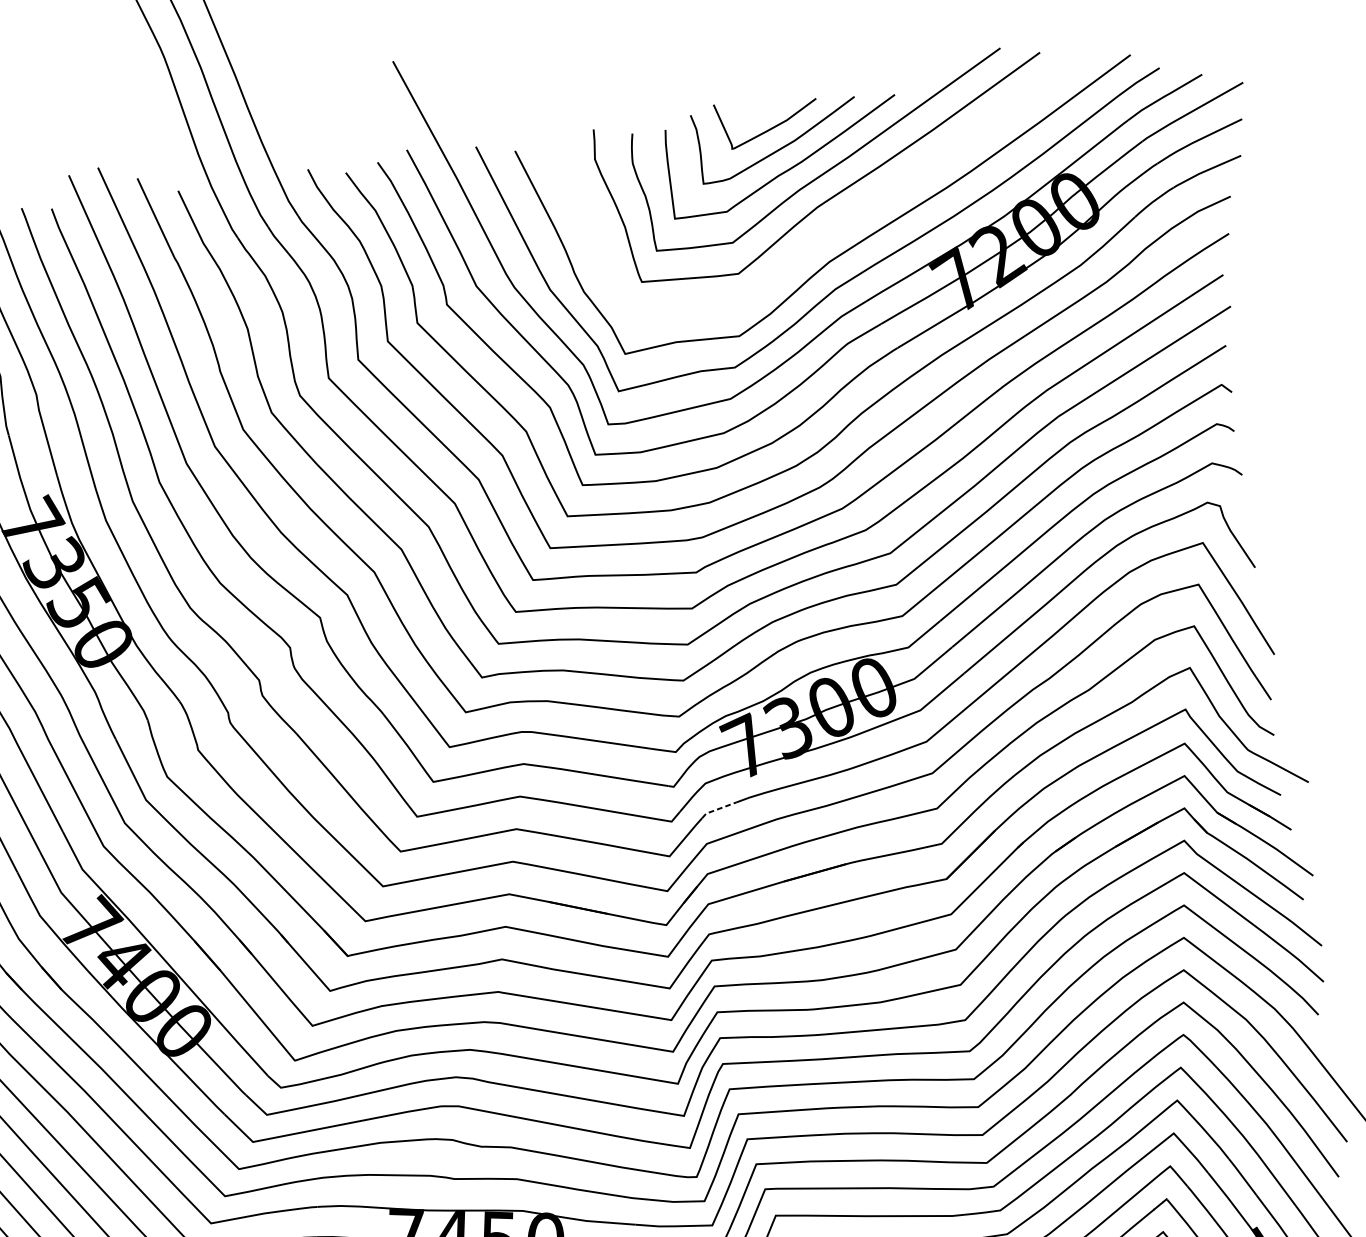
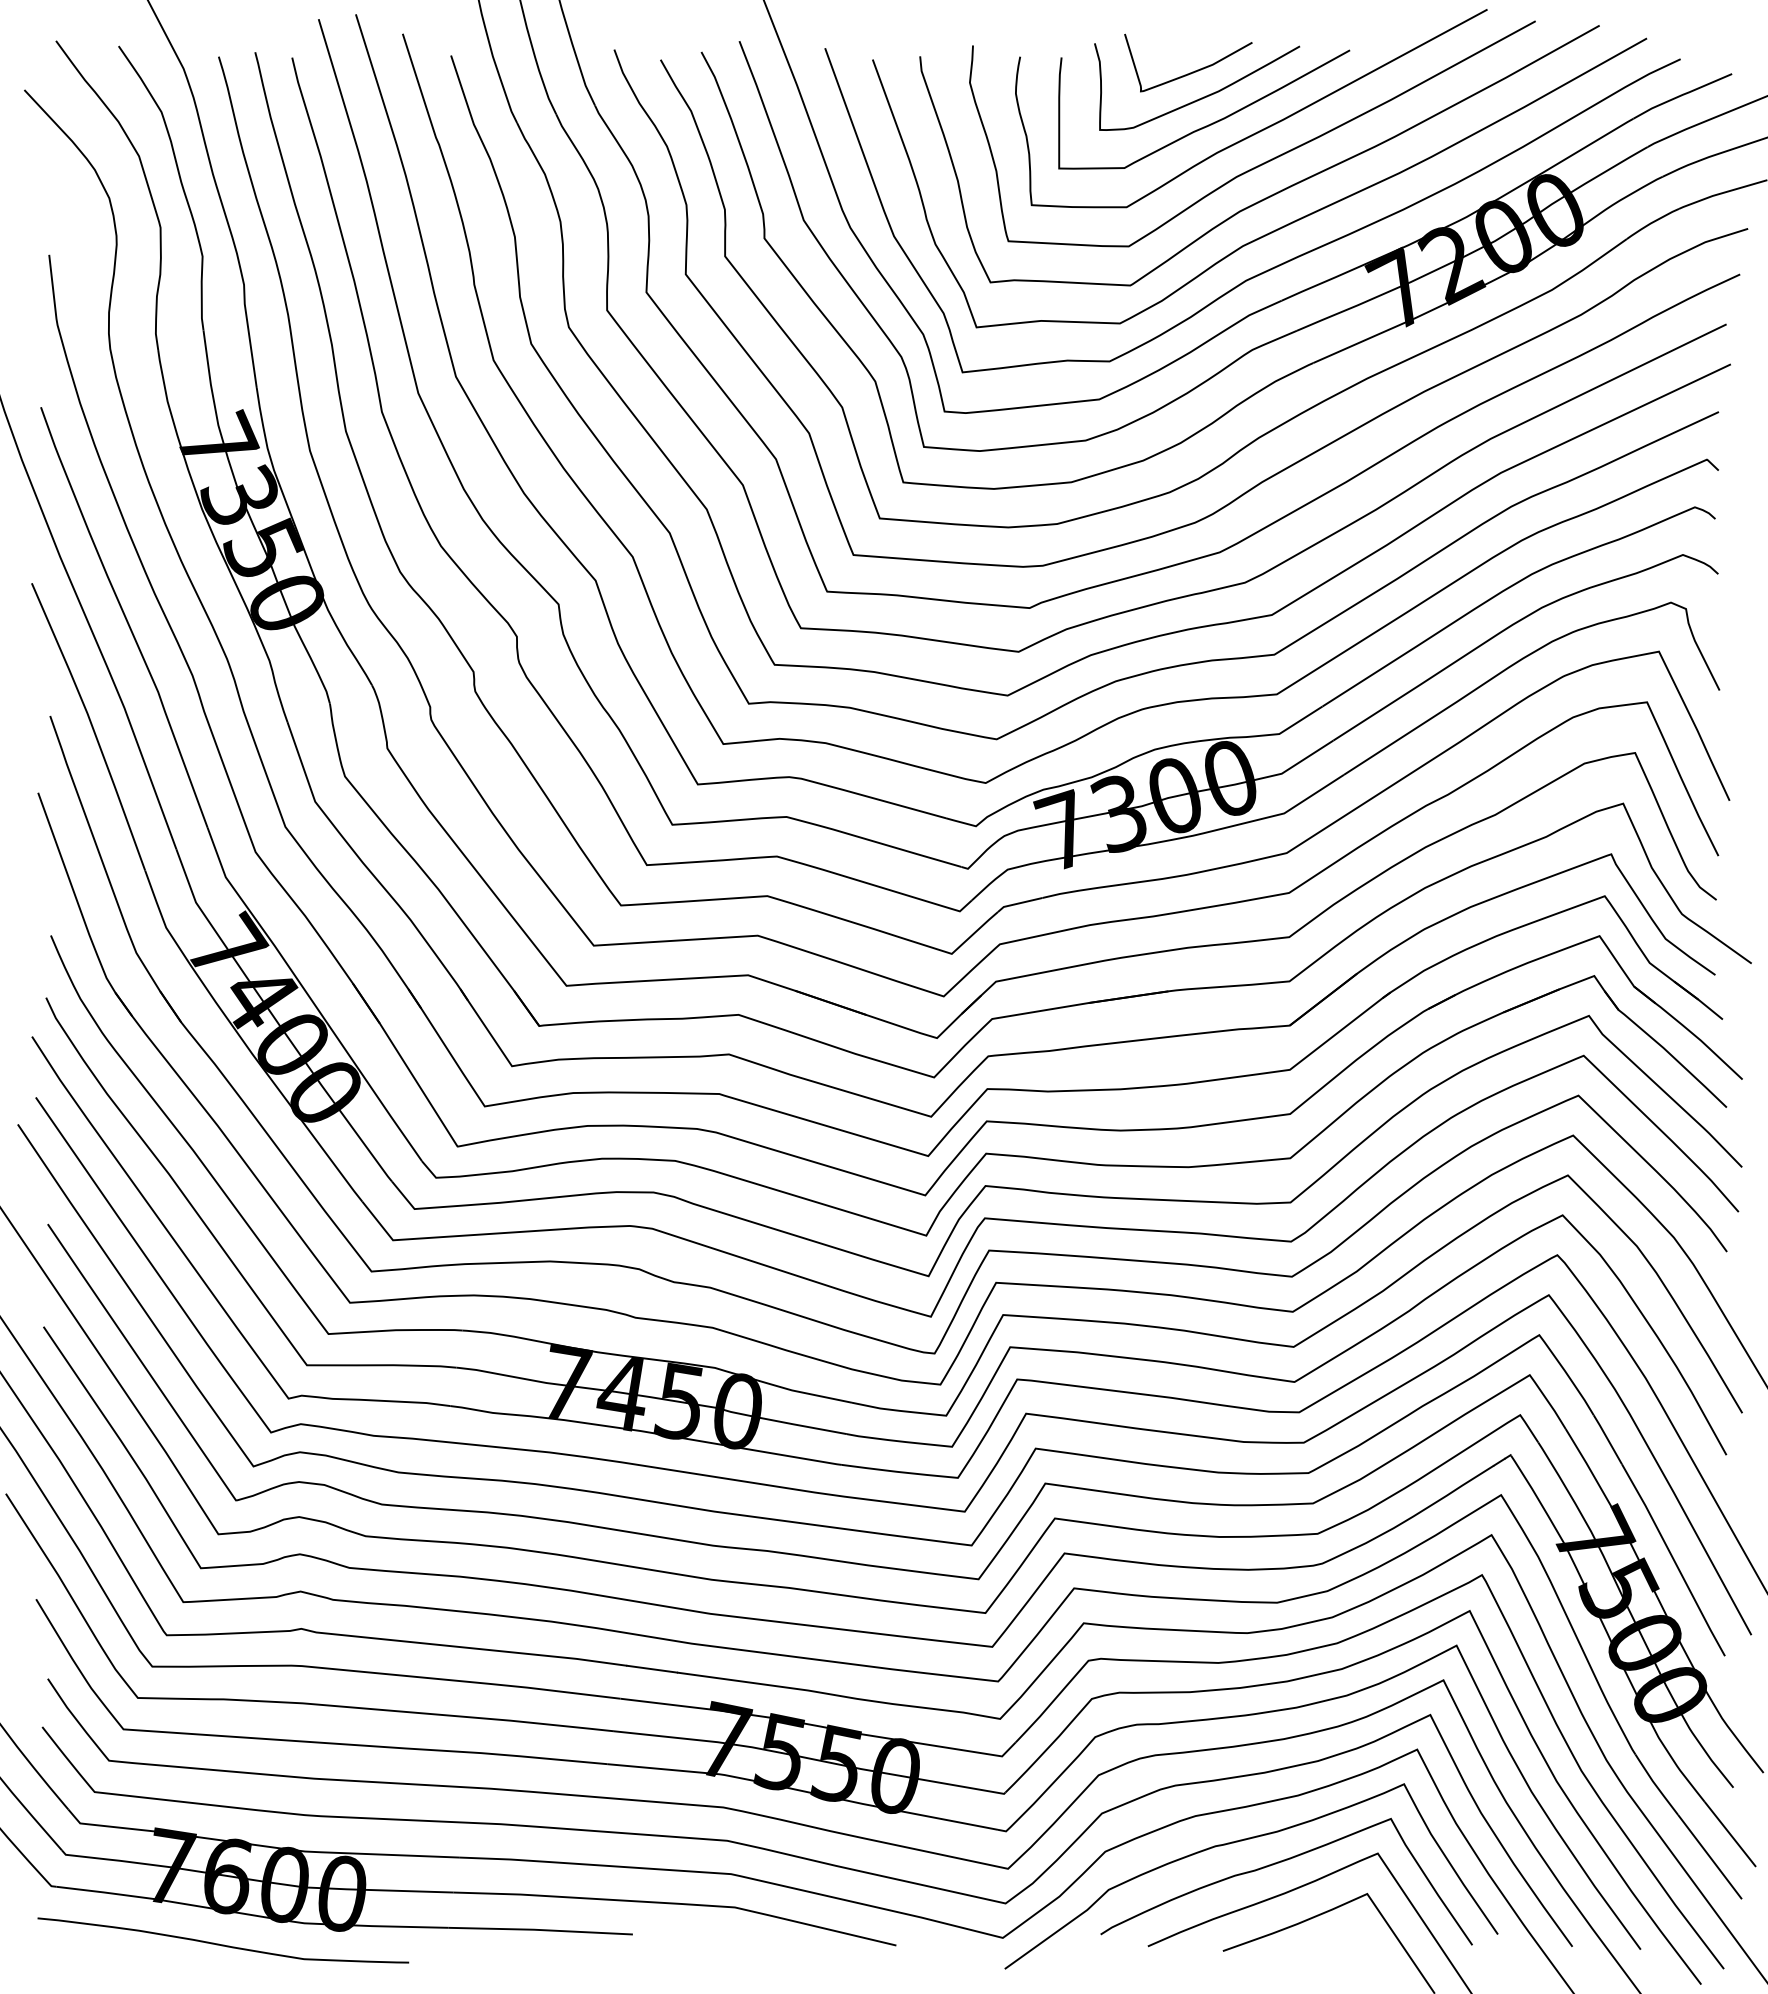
curve: (851, 214) -> (1277, 191), added
line: (718, 809) -> (1019, 903), dashed -> solid

